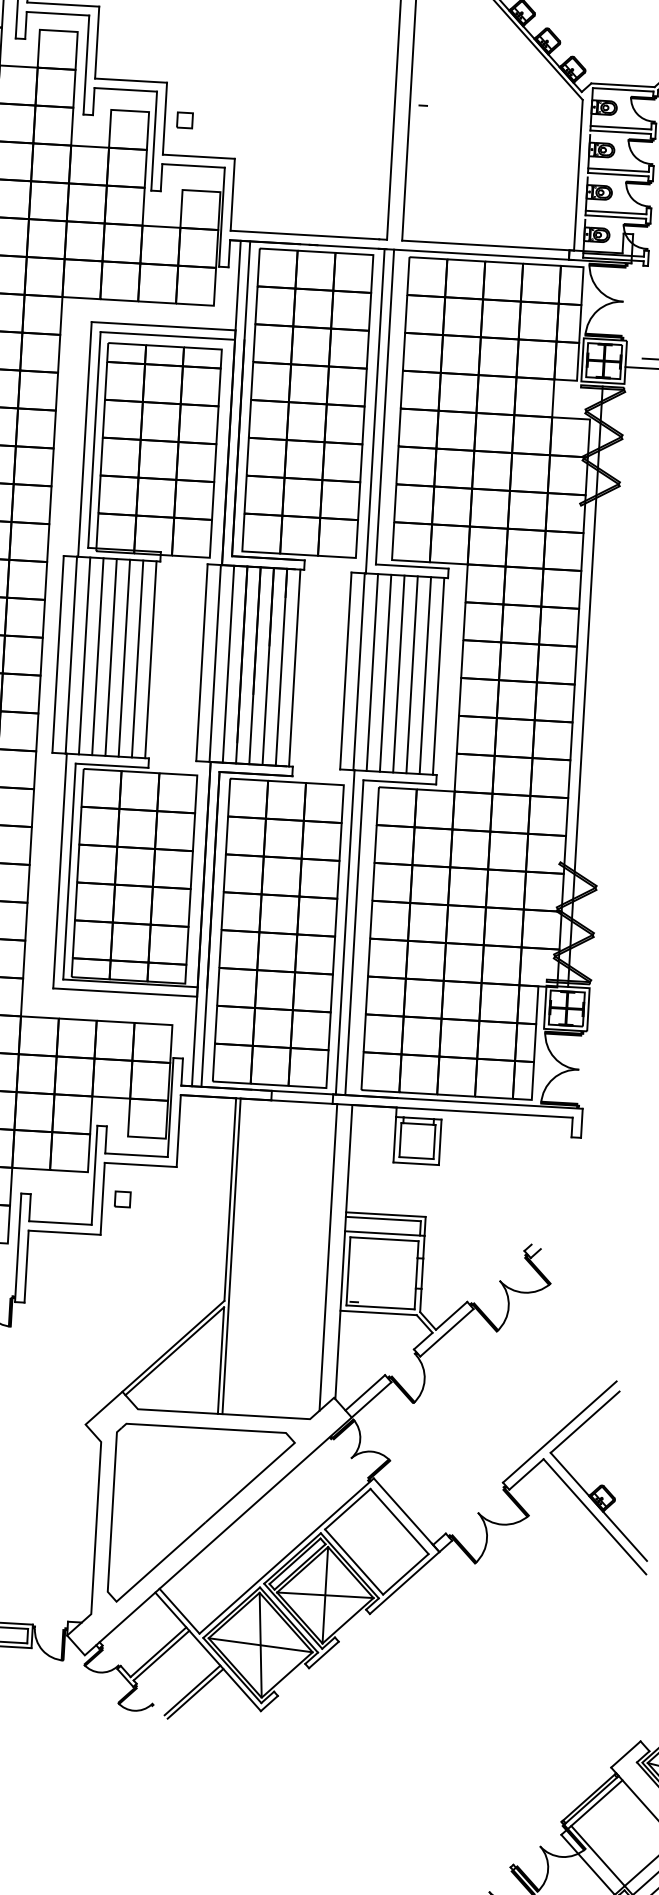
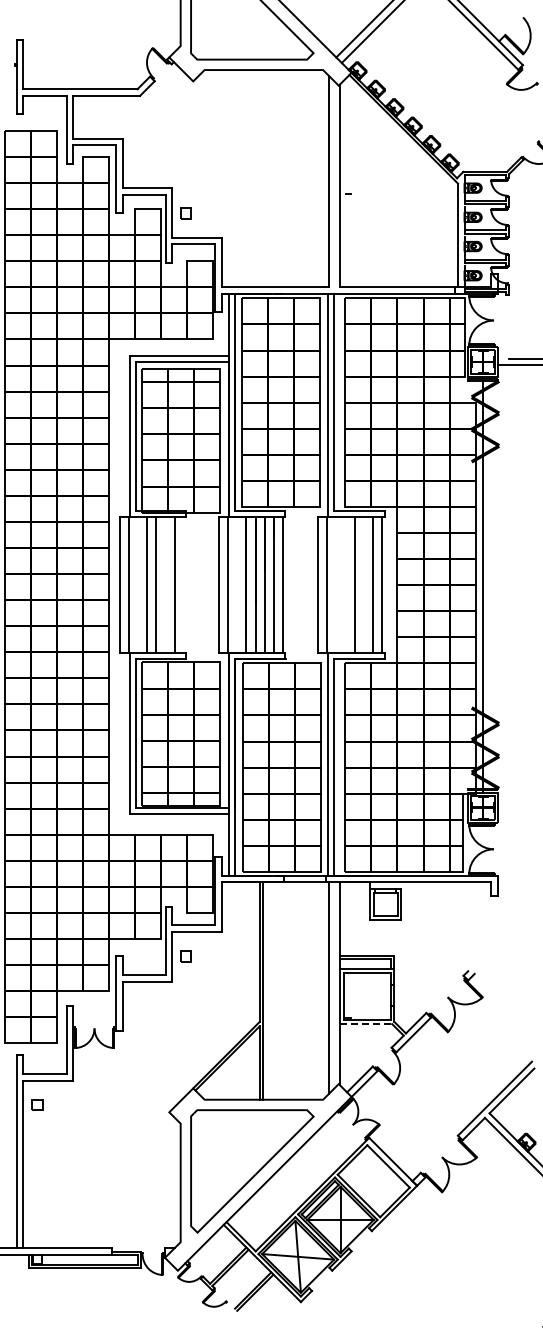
line: (85, 655) -> (138, 584), removed
line: (124, 657) -> (165, 584), removed
line: (150, 659) -> (183, 584), removed
line: (228, 663) -> (237, 584), removed
line: (372, 671) -> (336, 584), removed
line: (385, 672) -> (345, 584), removed
line: (411, 674) -> (363, 584), removed
line: (379, 1313) -> (366, 1024), solid -> dashed

